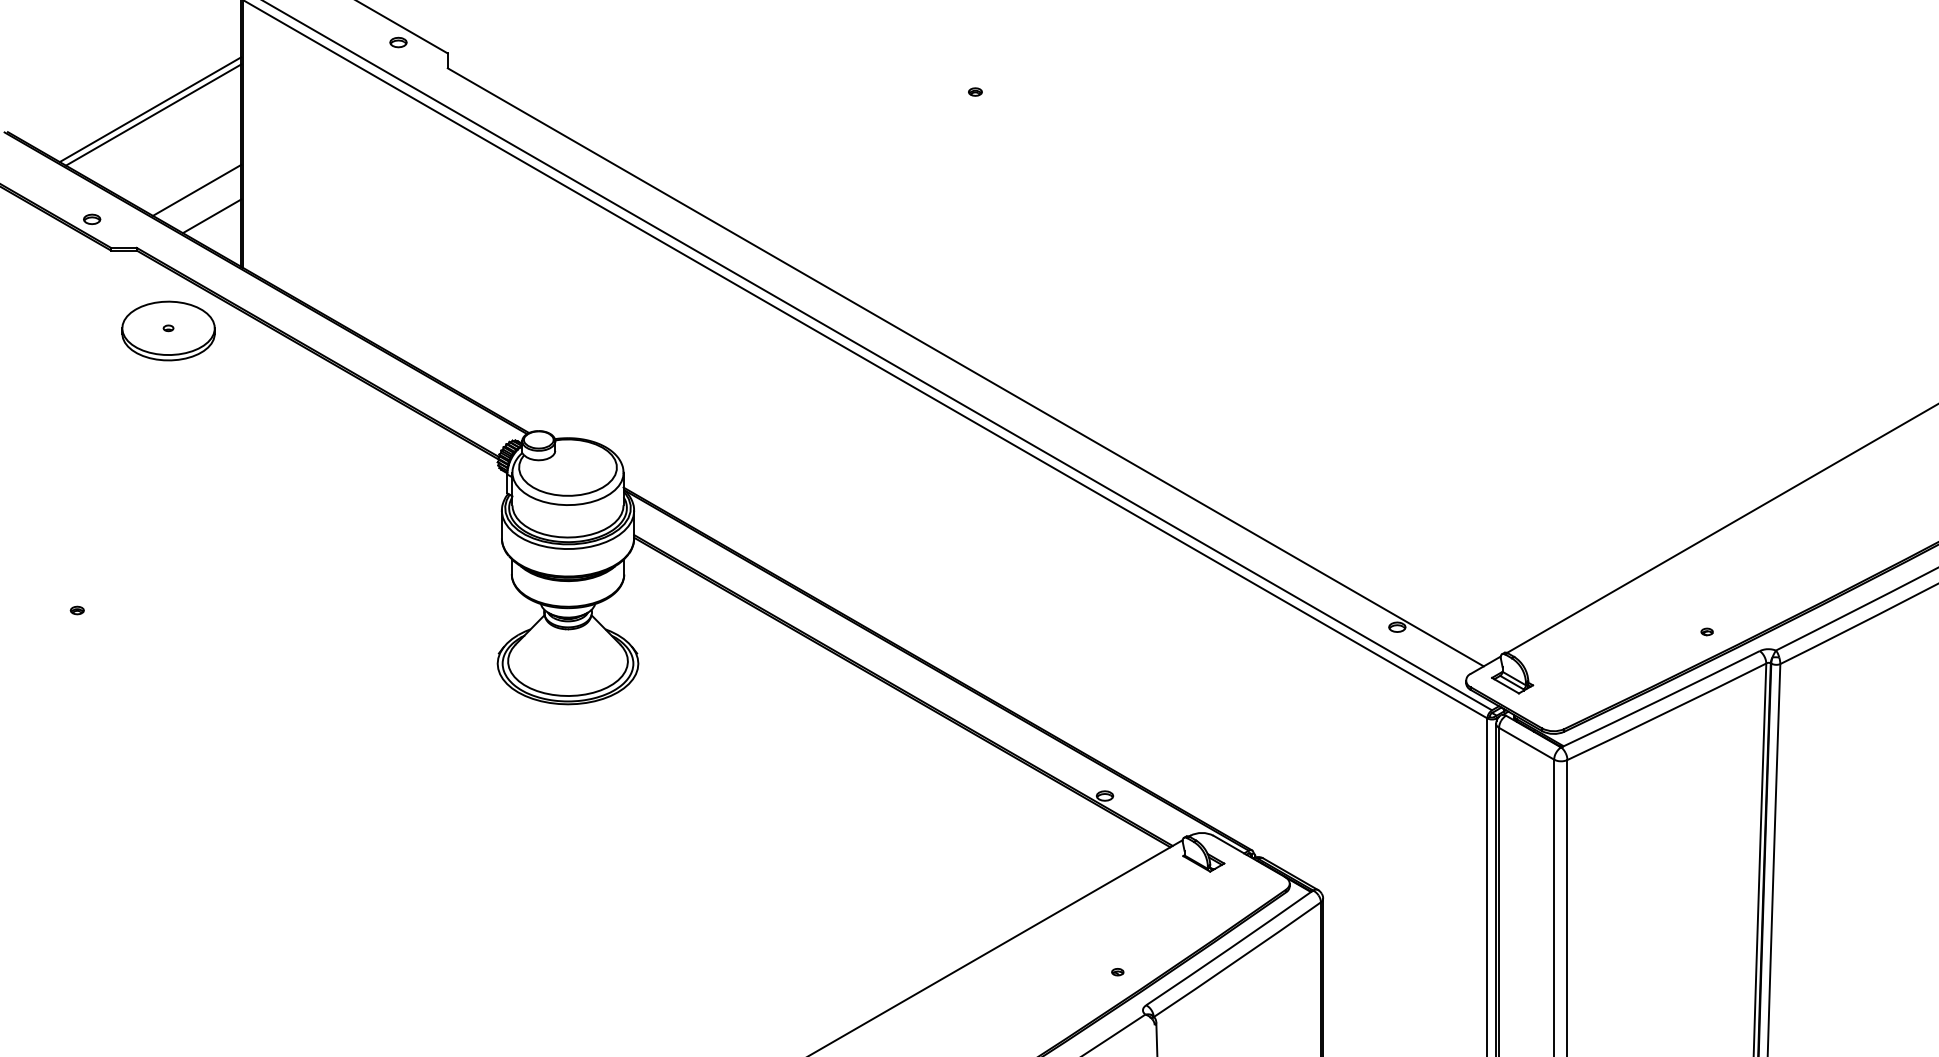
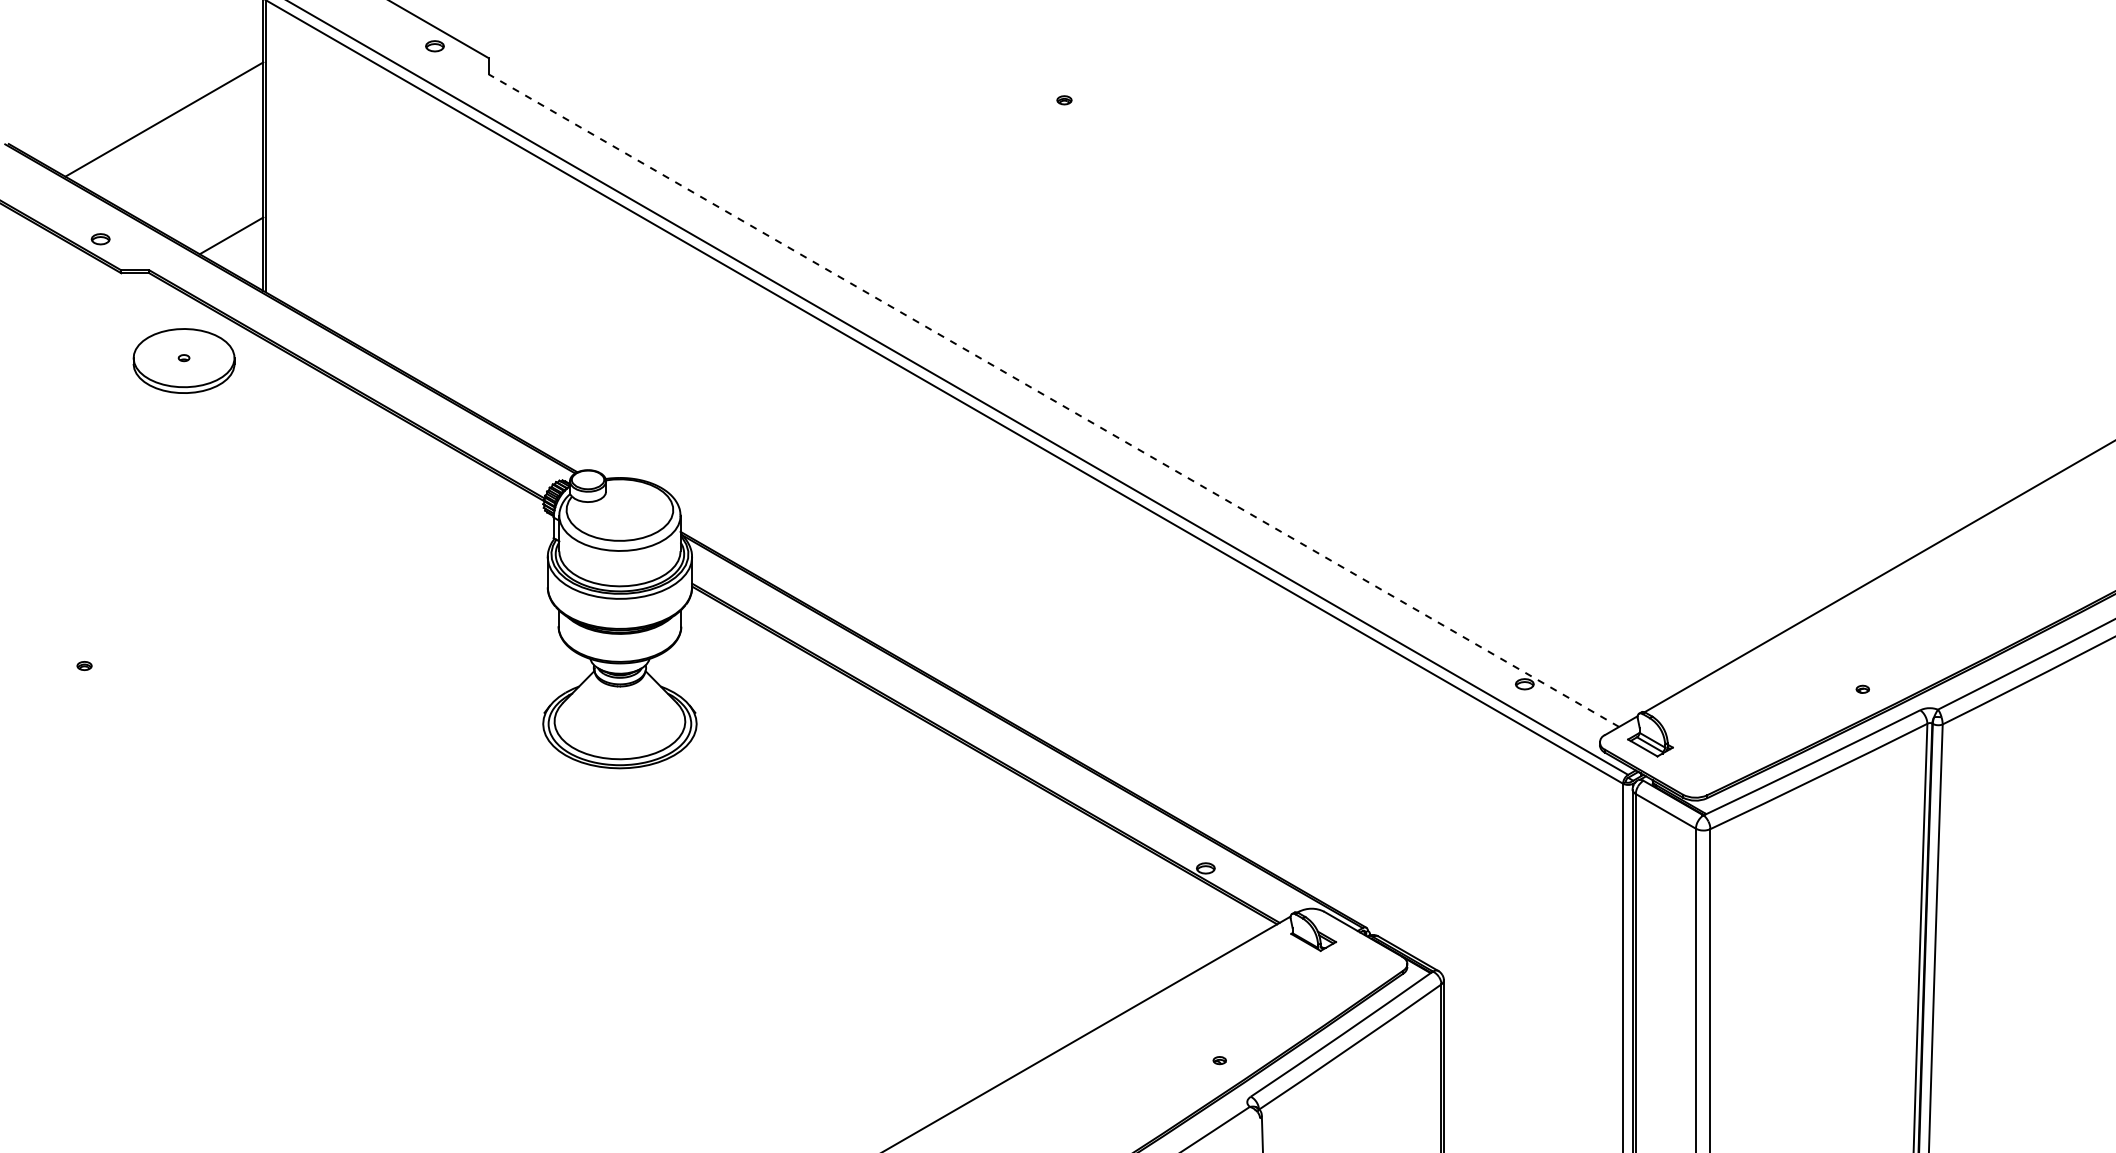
line: (153, 115) -> (167, 125), removed
line: (197, 190) -> (215, 207), removed
line: (965, 367) -> (1053, 400), solid -> dashed

